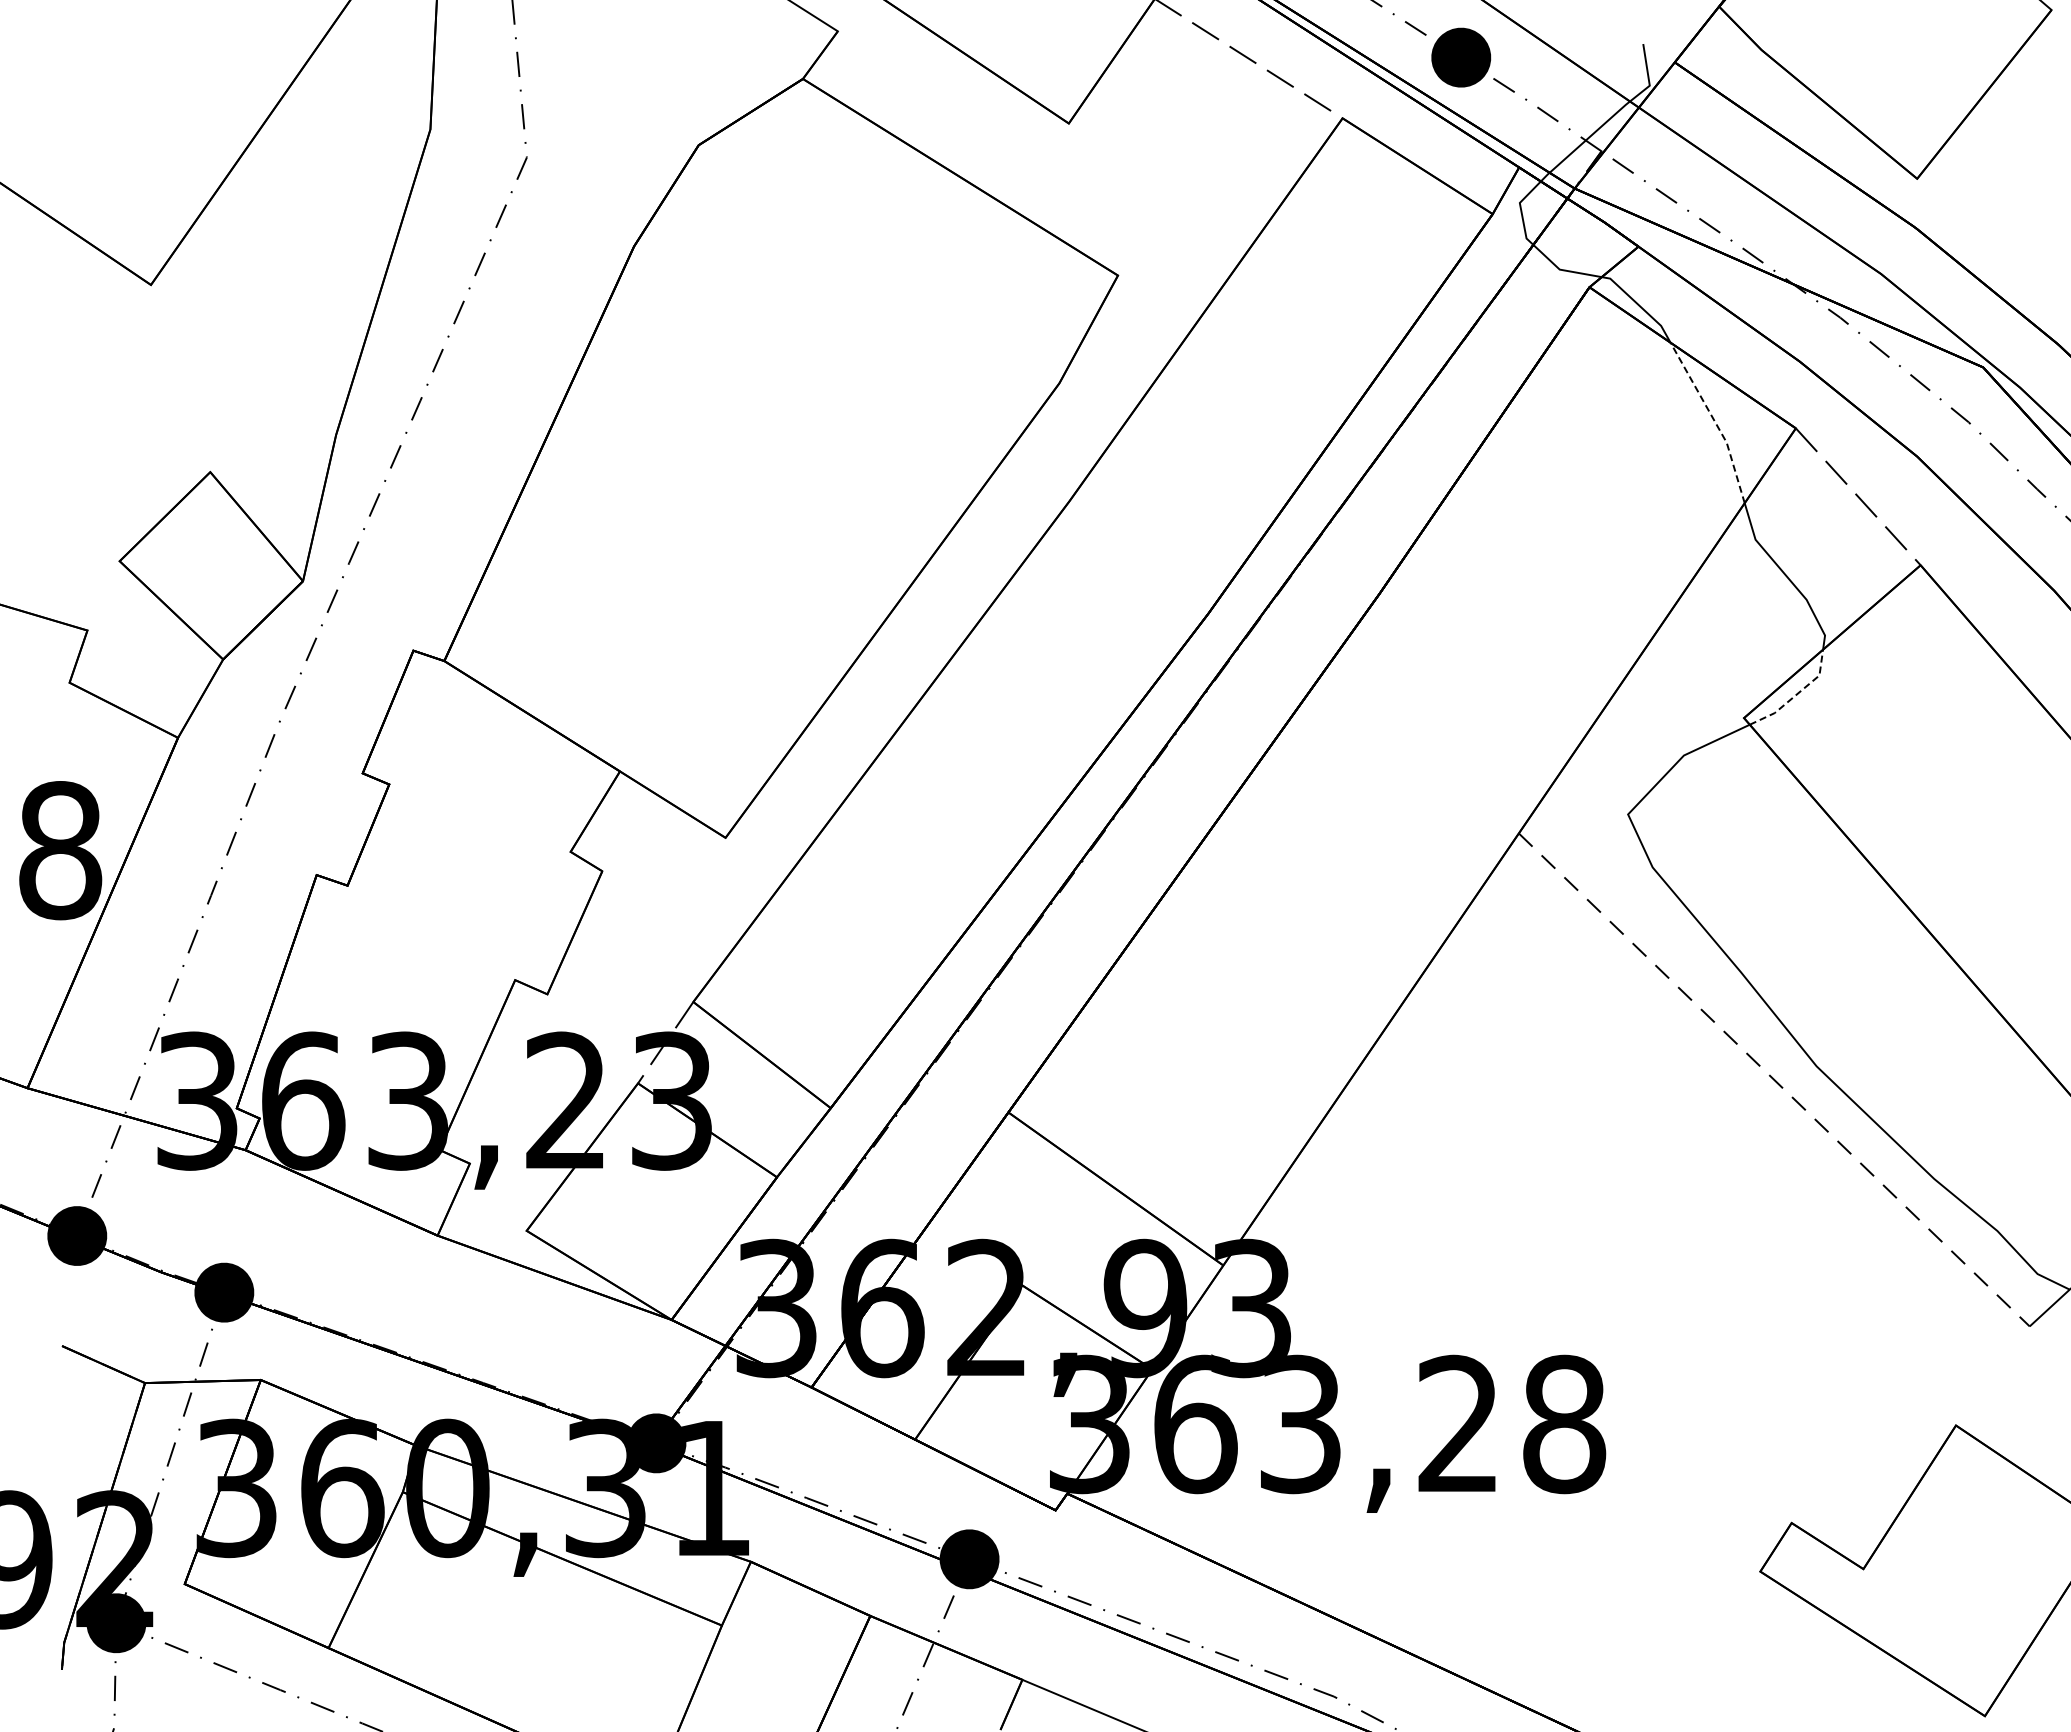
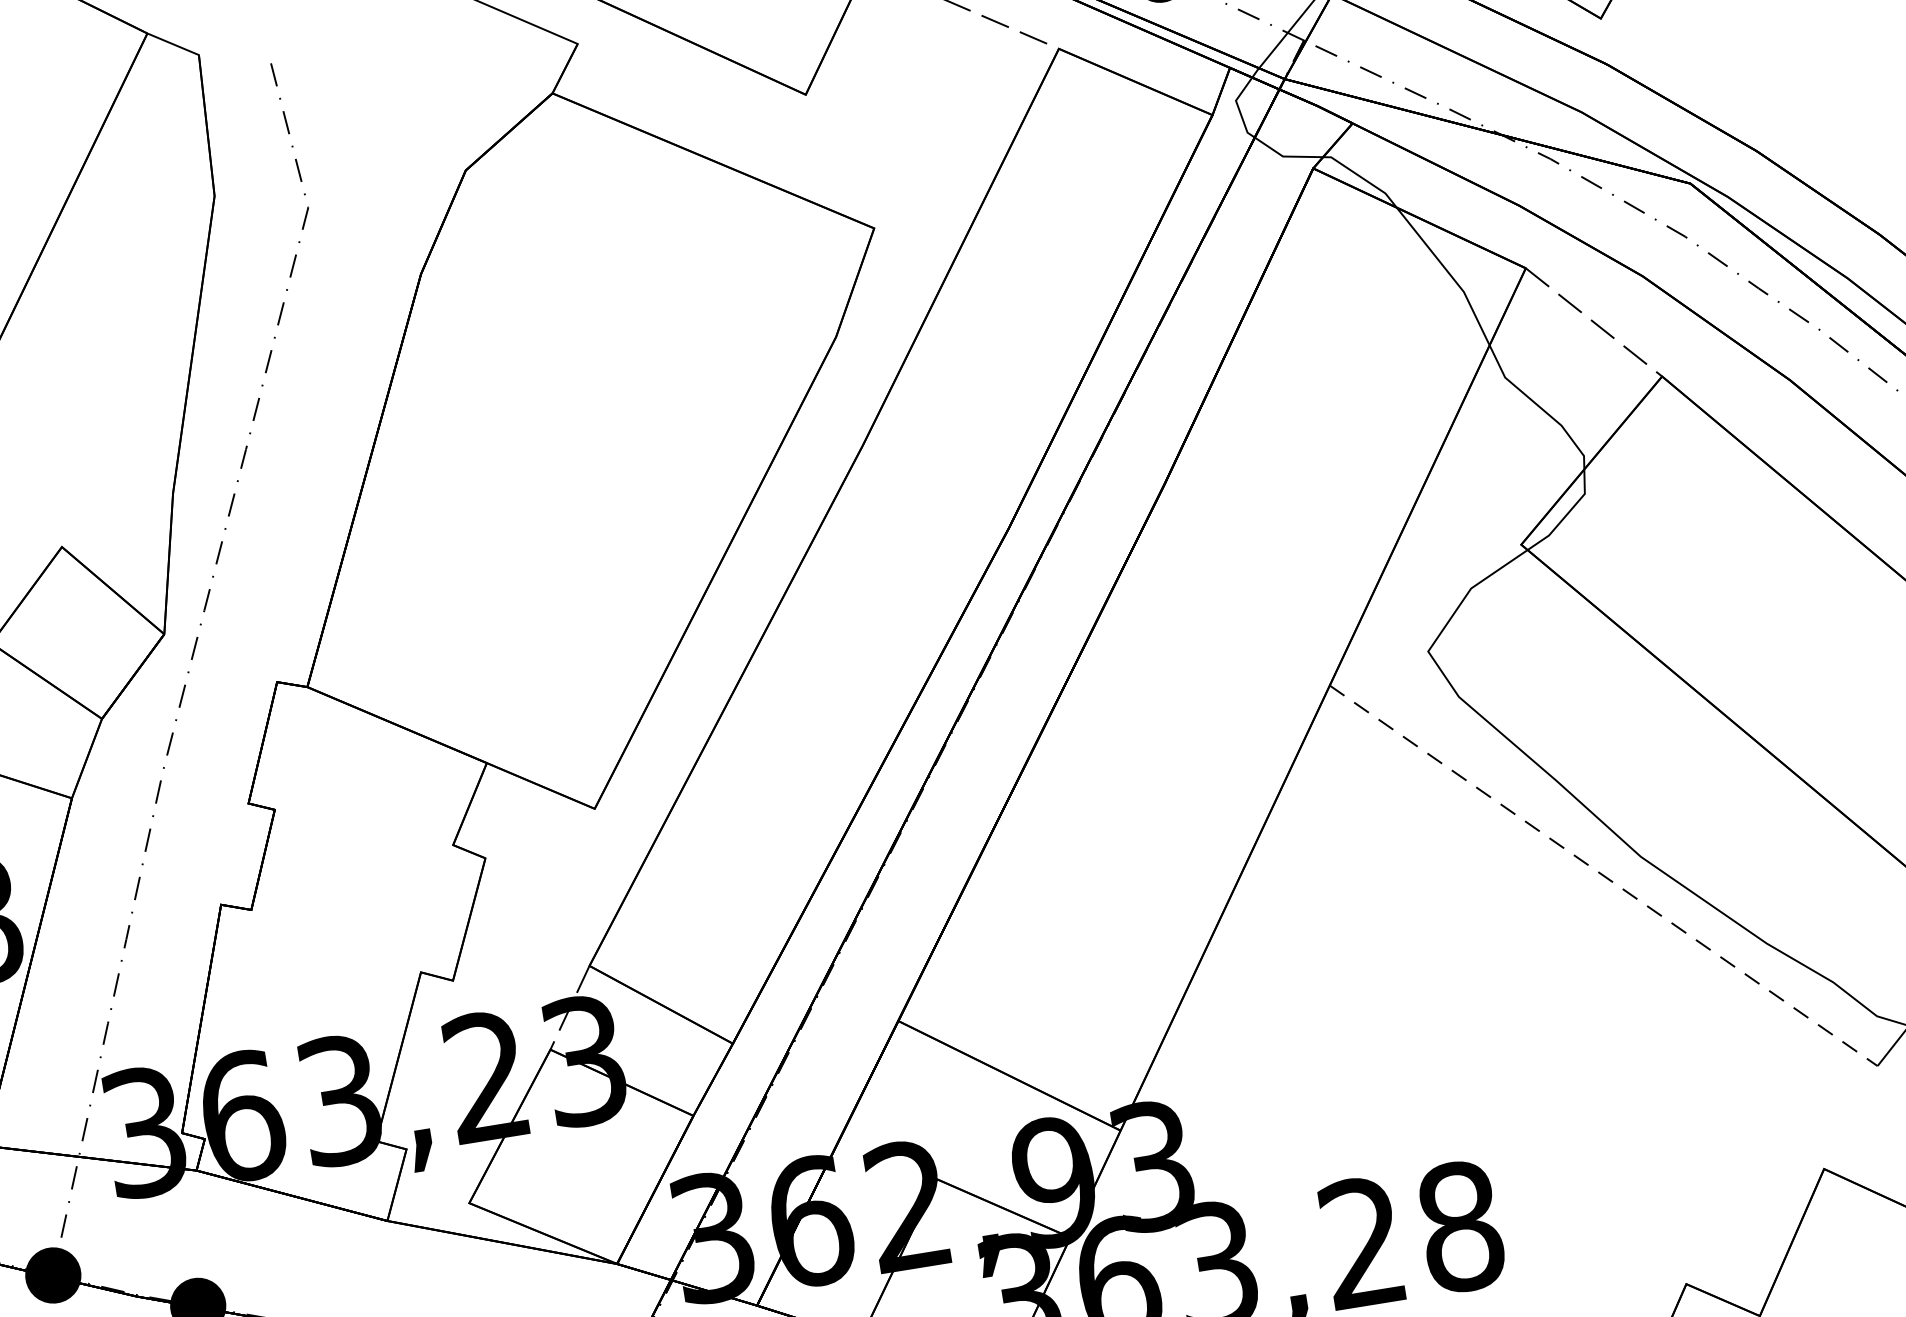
line: (1714, 421) -> (1449, 274), dashed -> solid
line: (1796, 694) -> (1566, 515), dashed -> solid

